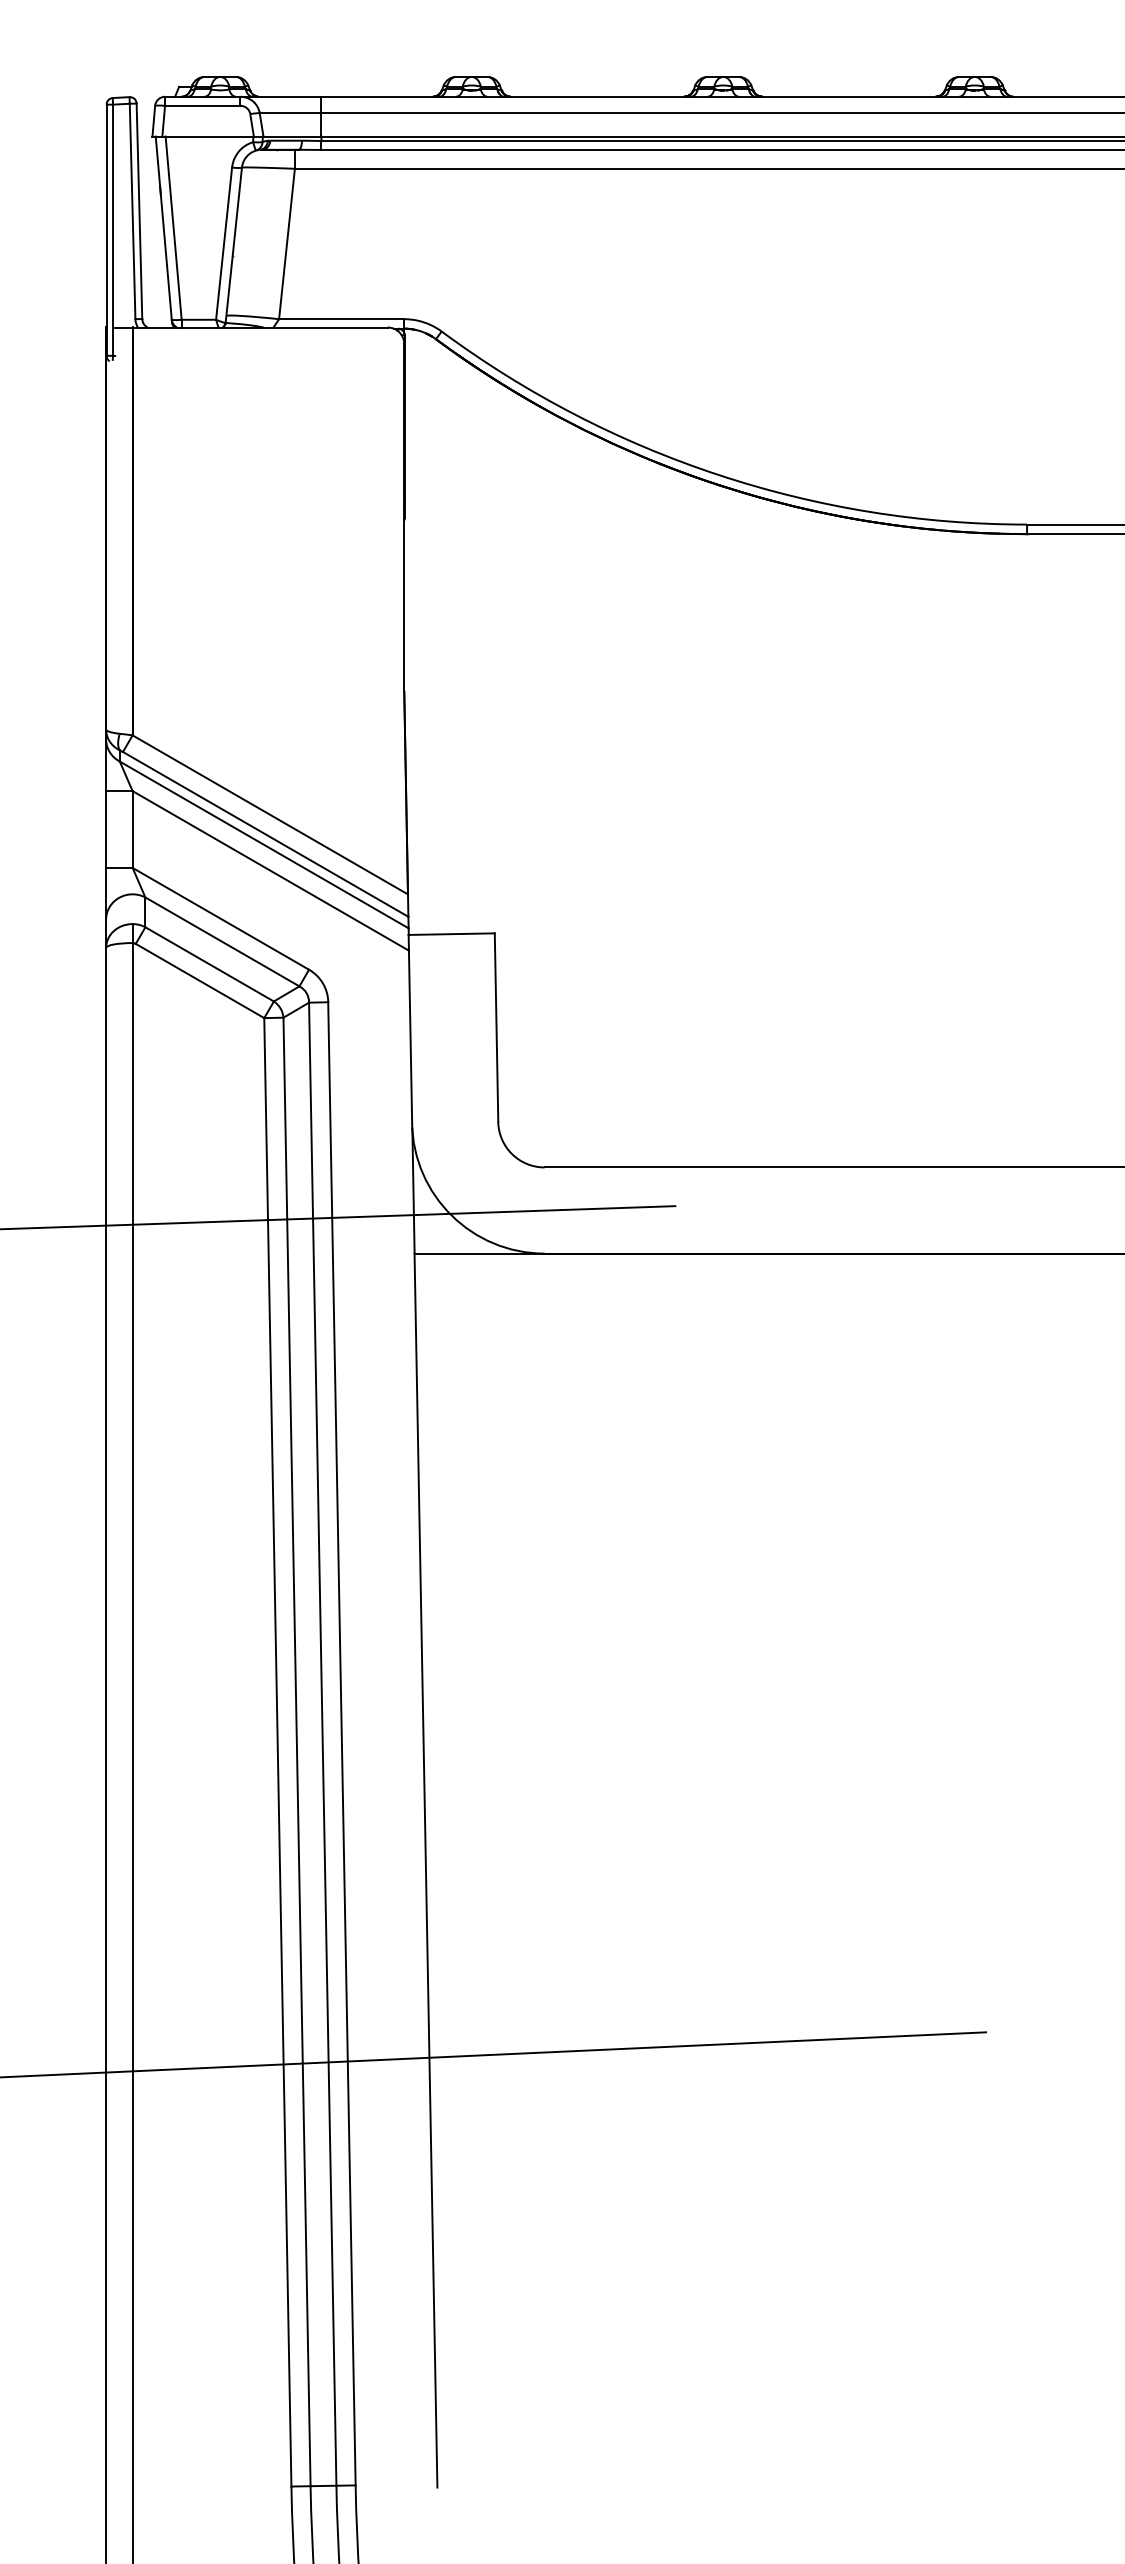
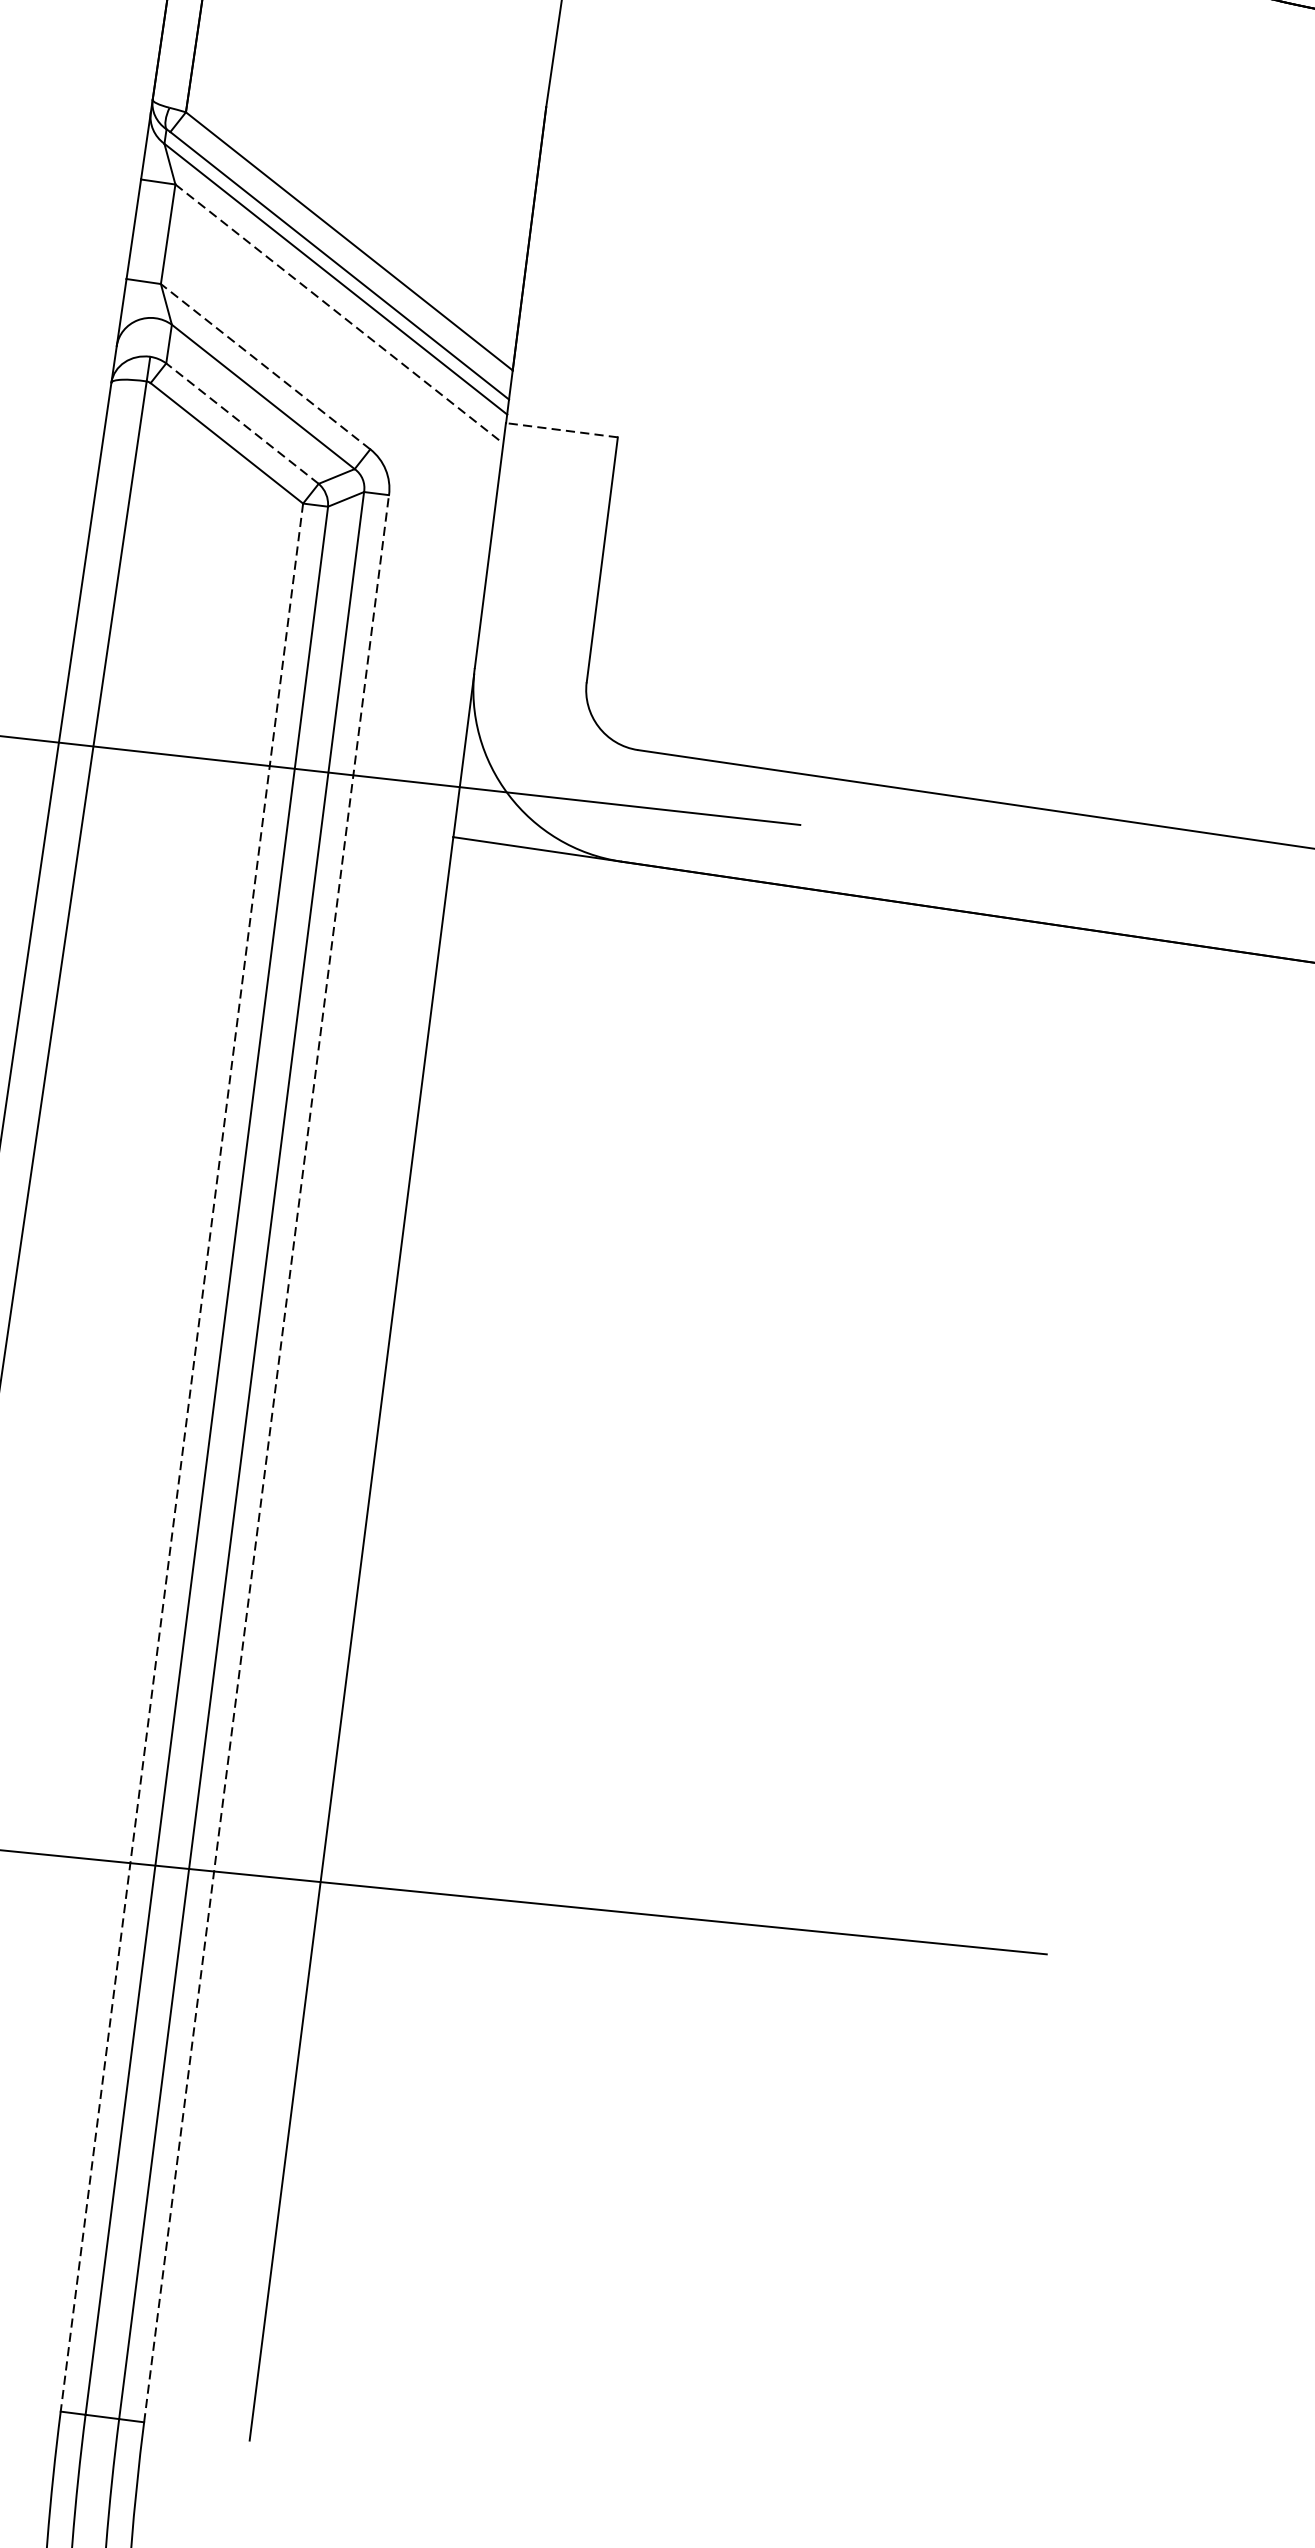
line: (270, 870) -> (339, 313), solid -> dashed
line: (220, 918) -> (265, 366), solid -> dashed
line: (451, 934) -> (561, 430), solid -> dashed
line: (209, 964) -> (242, 423), solid -> dashed
line: (341, 1743) -> (266, 1458), solid -> dashed
line: (277, 1752) -> (181, 1457), solid -> dashed

